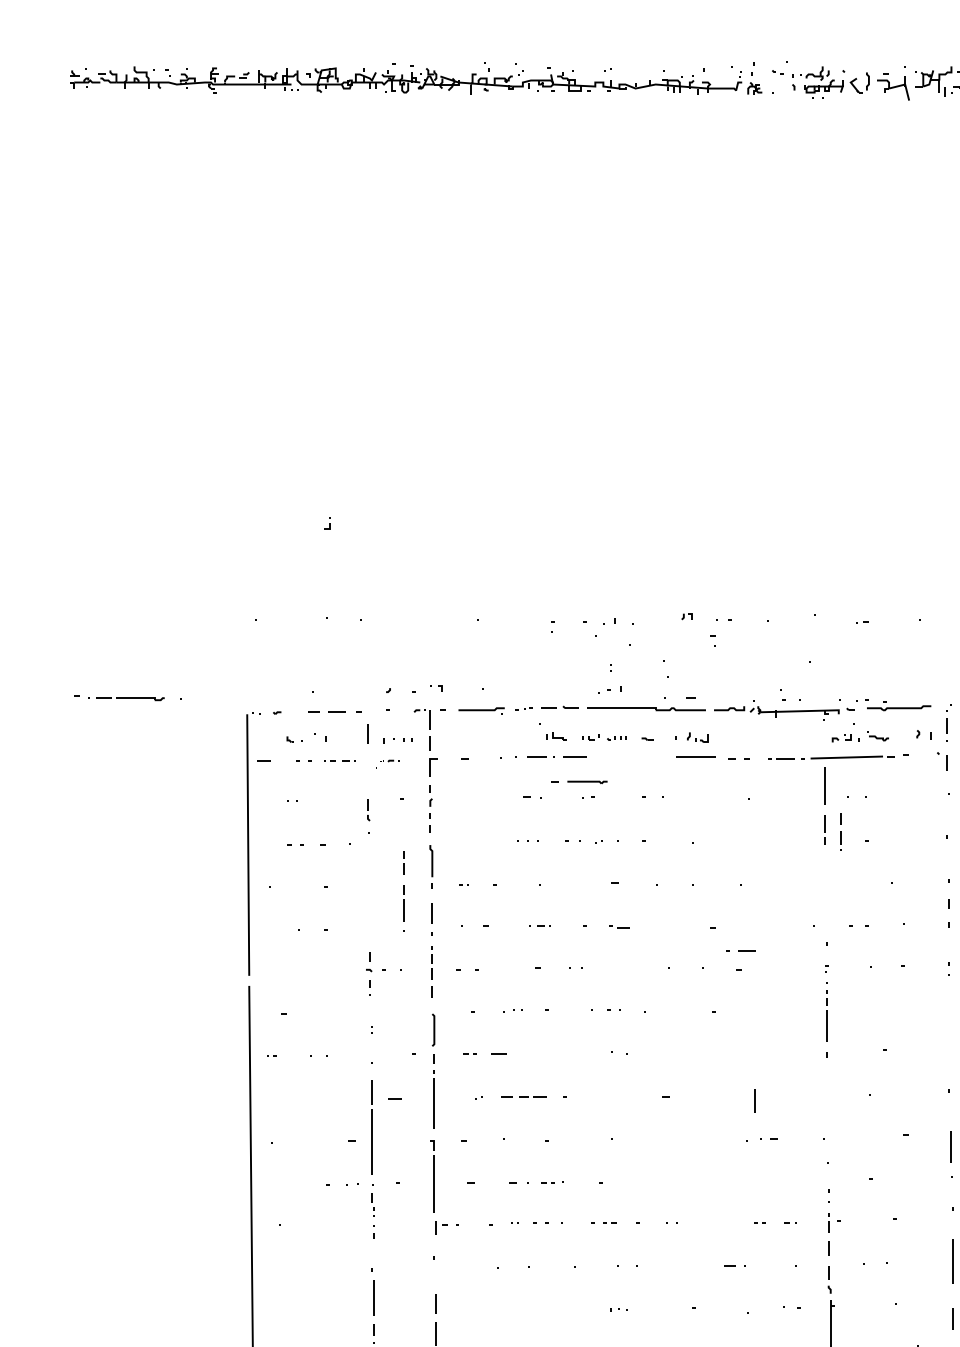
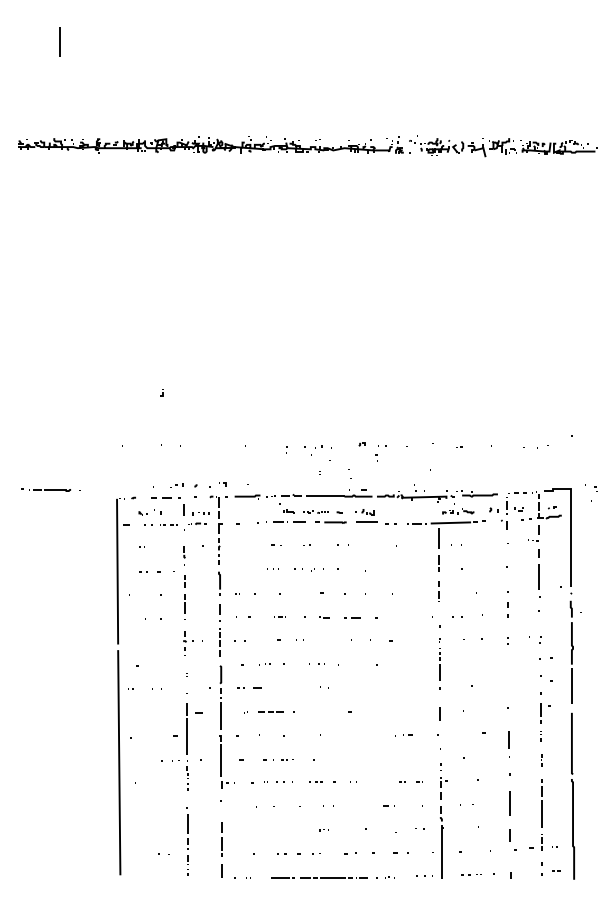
part: (609, 690) -> (176, 485), moved
part: (388, 763) -> (195, 526), size x1.67
line: (578, 781) -> (330, 522), moved
line: (840, 832) -> (438, 591), moved
line: (402, 891) -> (184, 597), moved
line: (740, 950) -> (352, 617), moved
line: (754, 1099) -> (439, 713), moved

